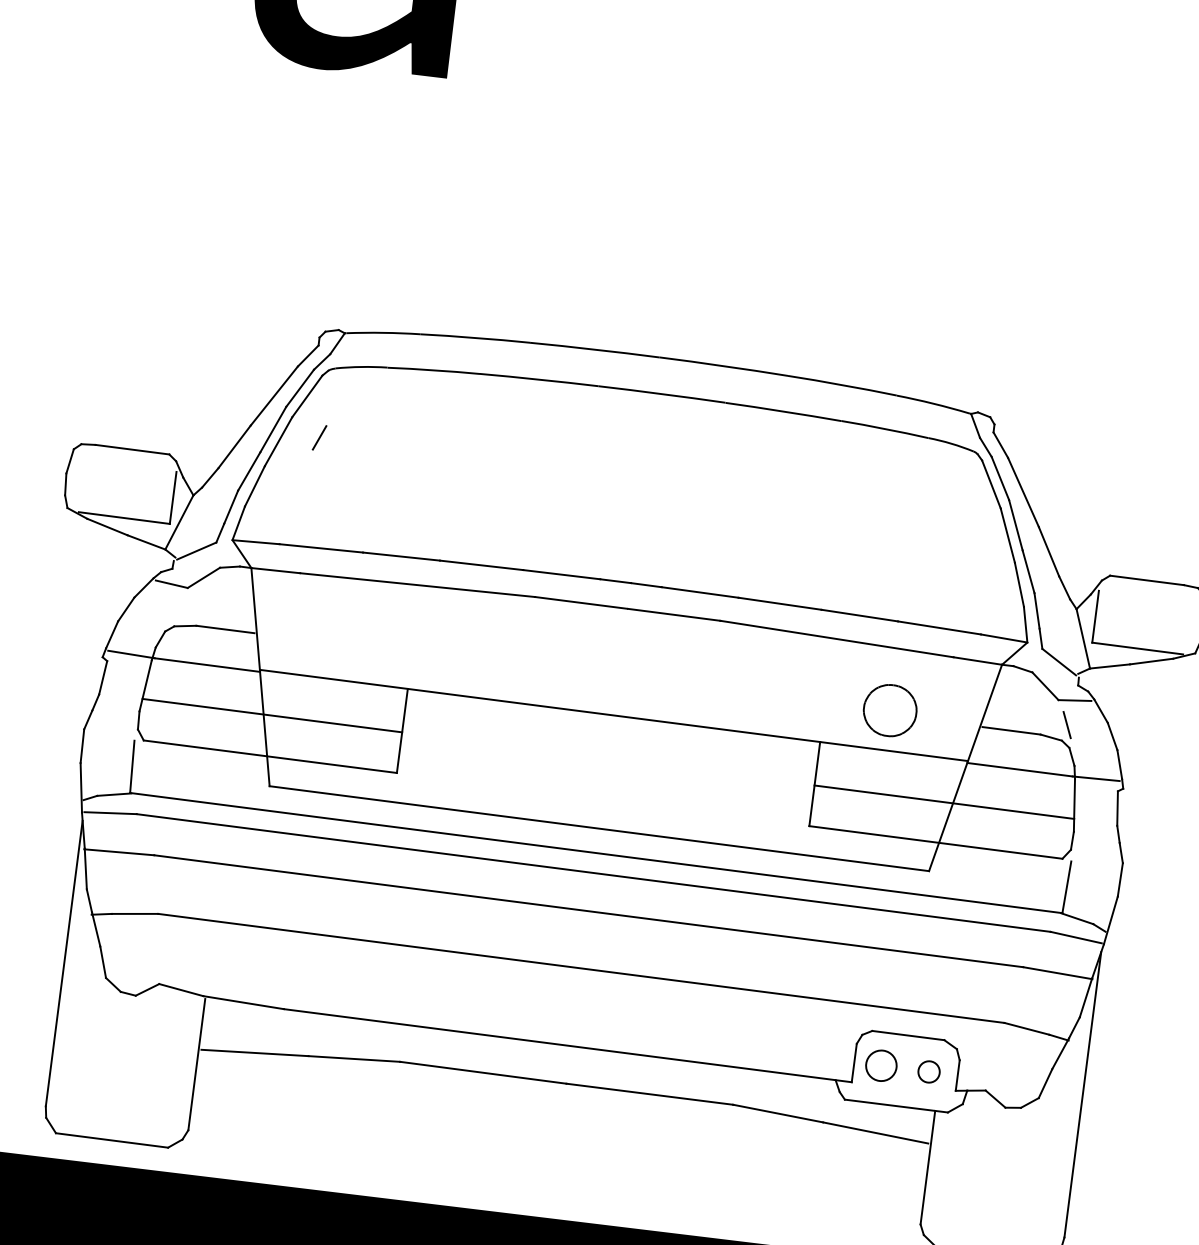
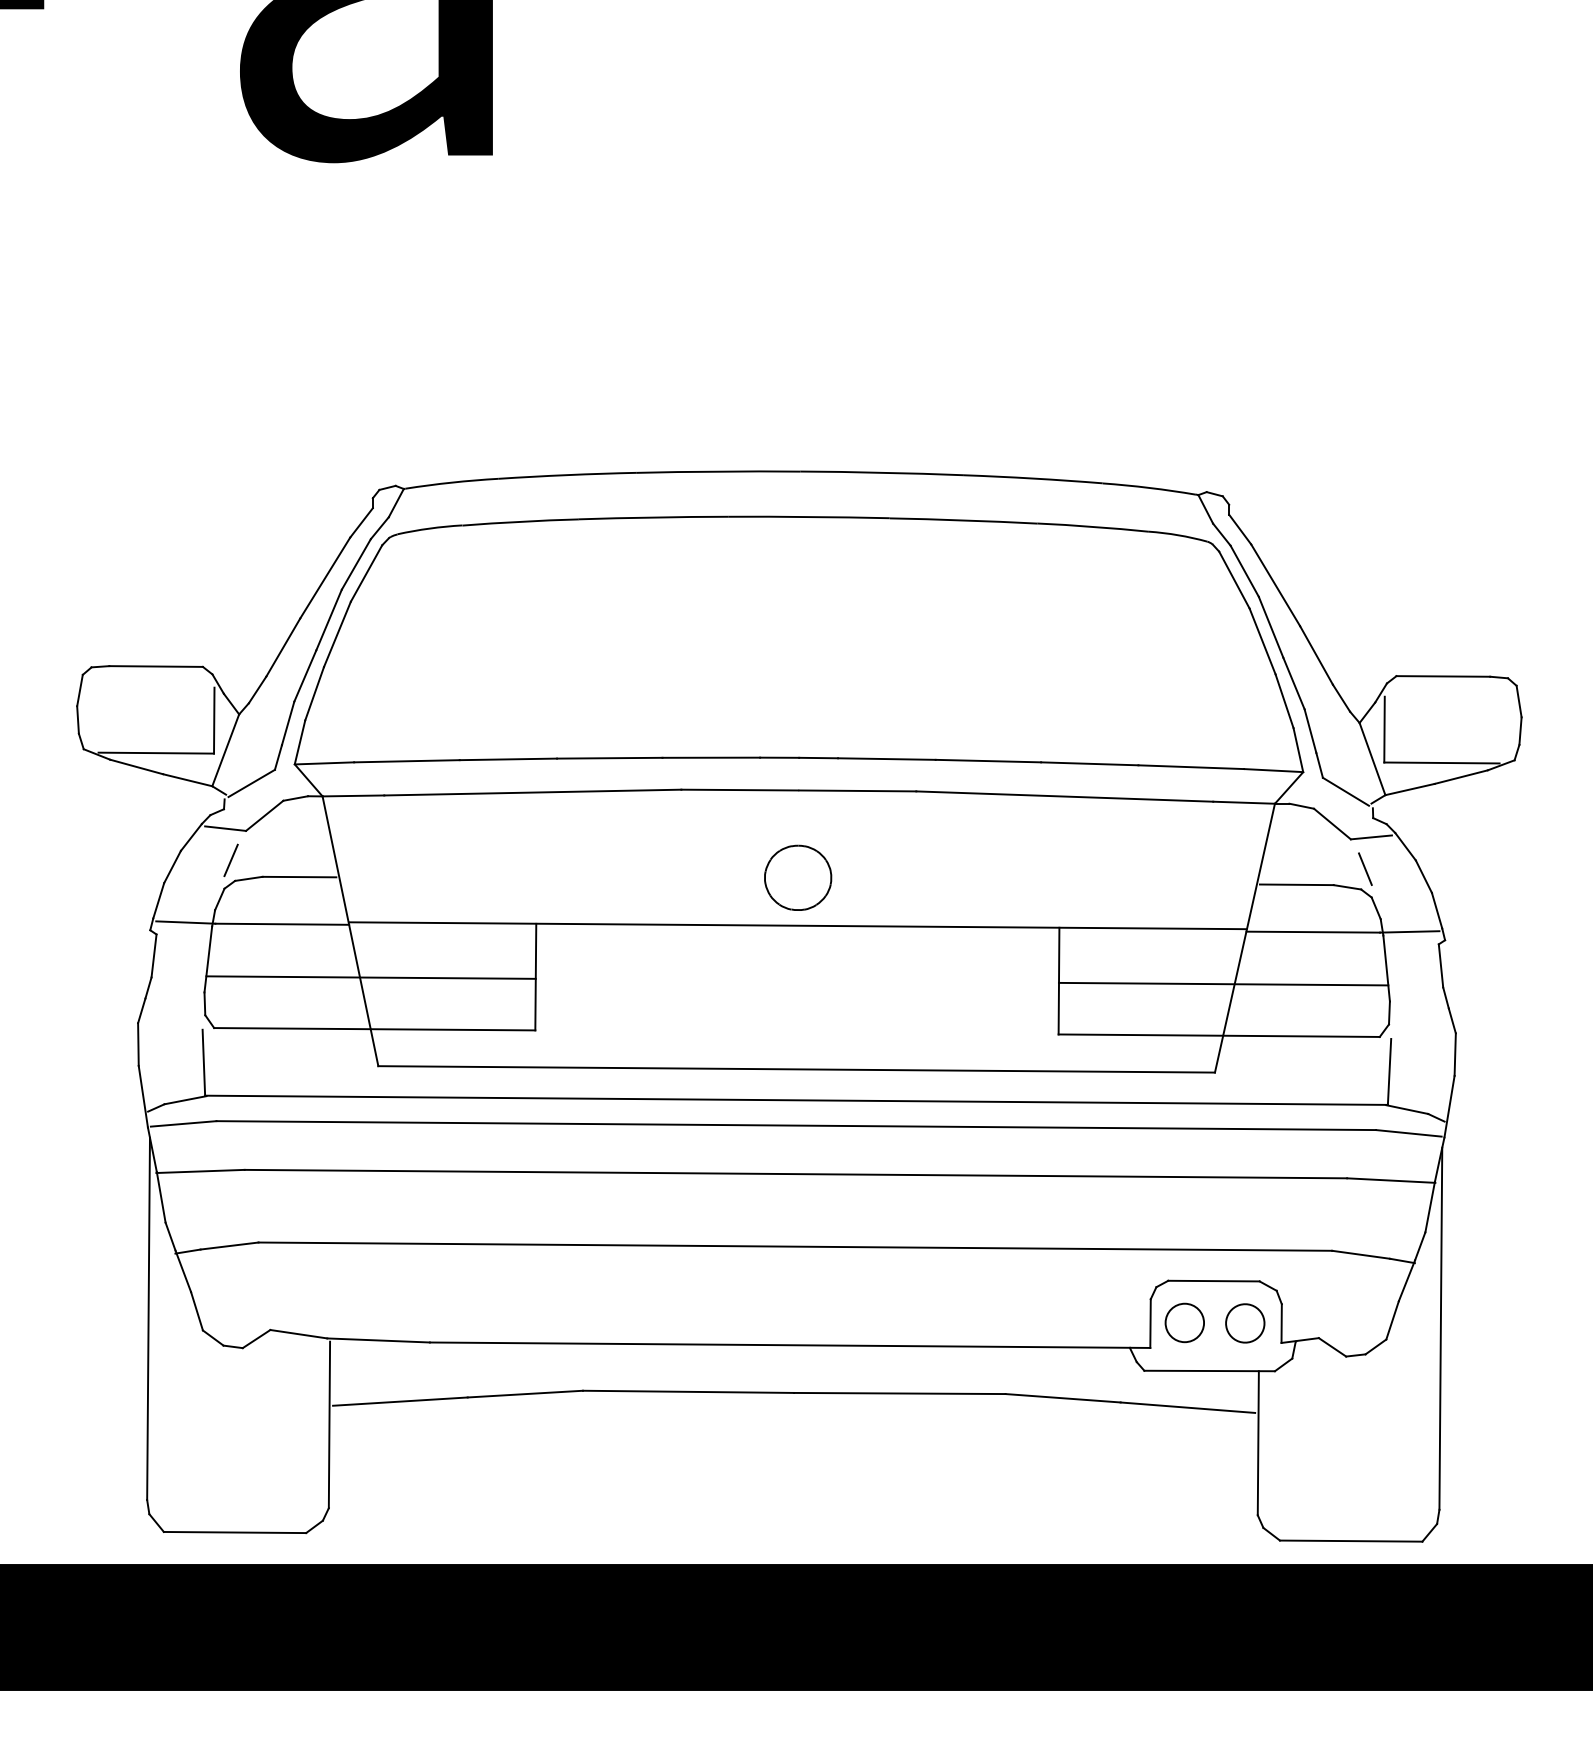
line: (319, 437) -> (230, 860), moved
part: (890, 710) -> (798, 877), moved
part: (929, 1072) -> (1245, 1323), size x1.43

